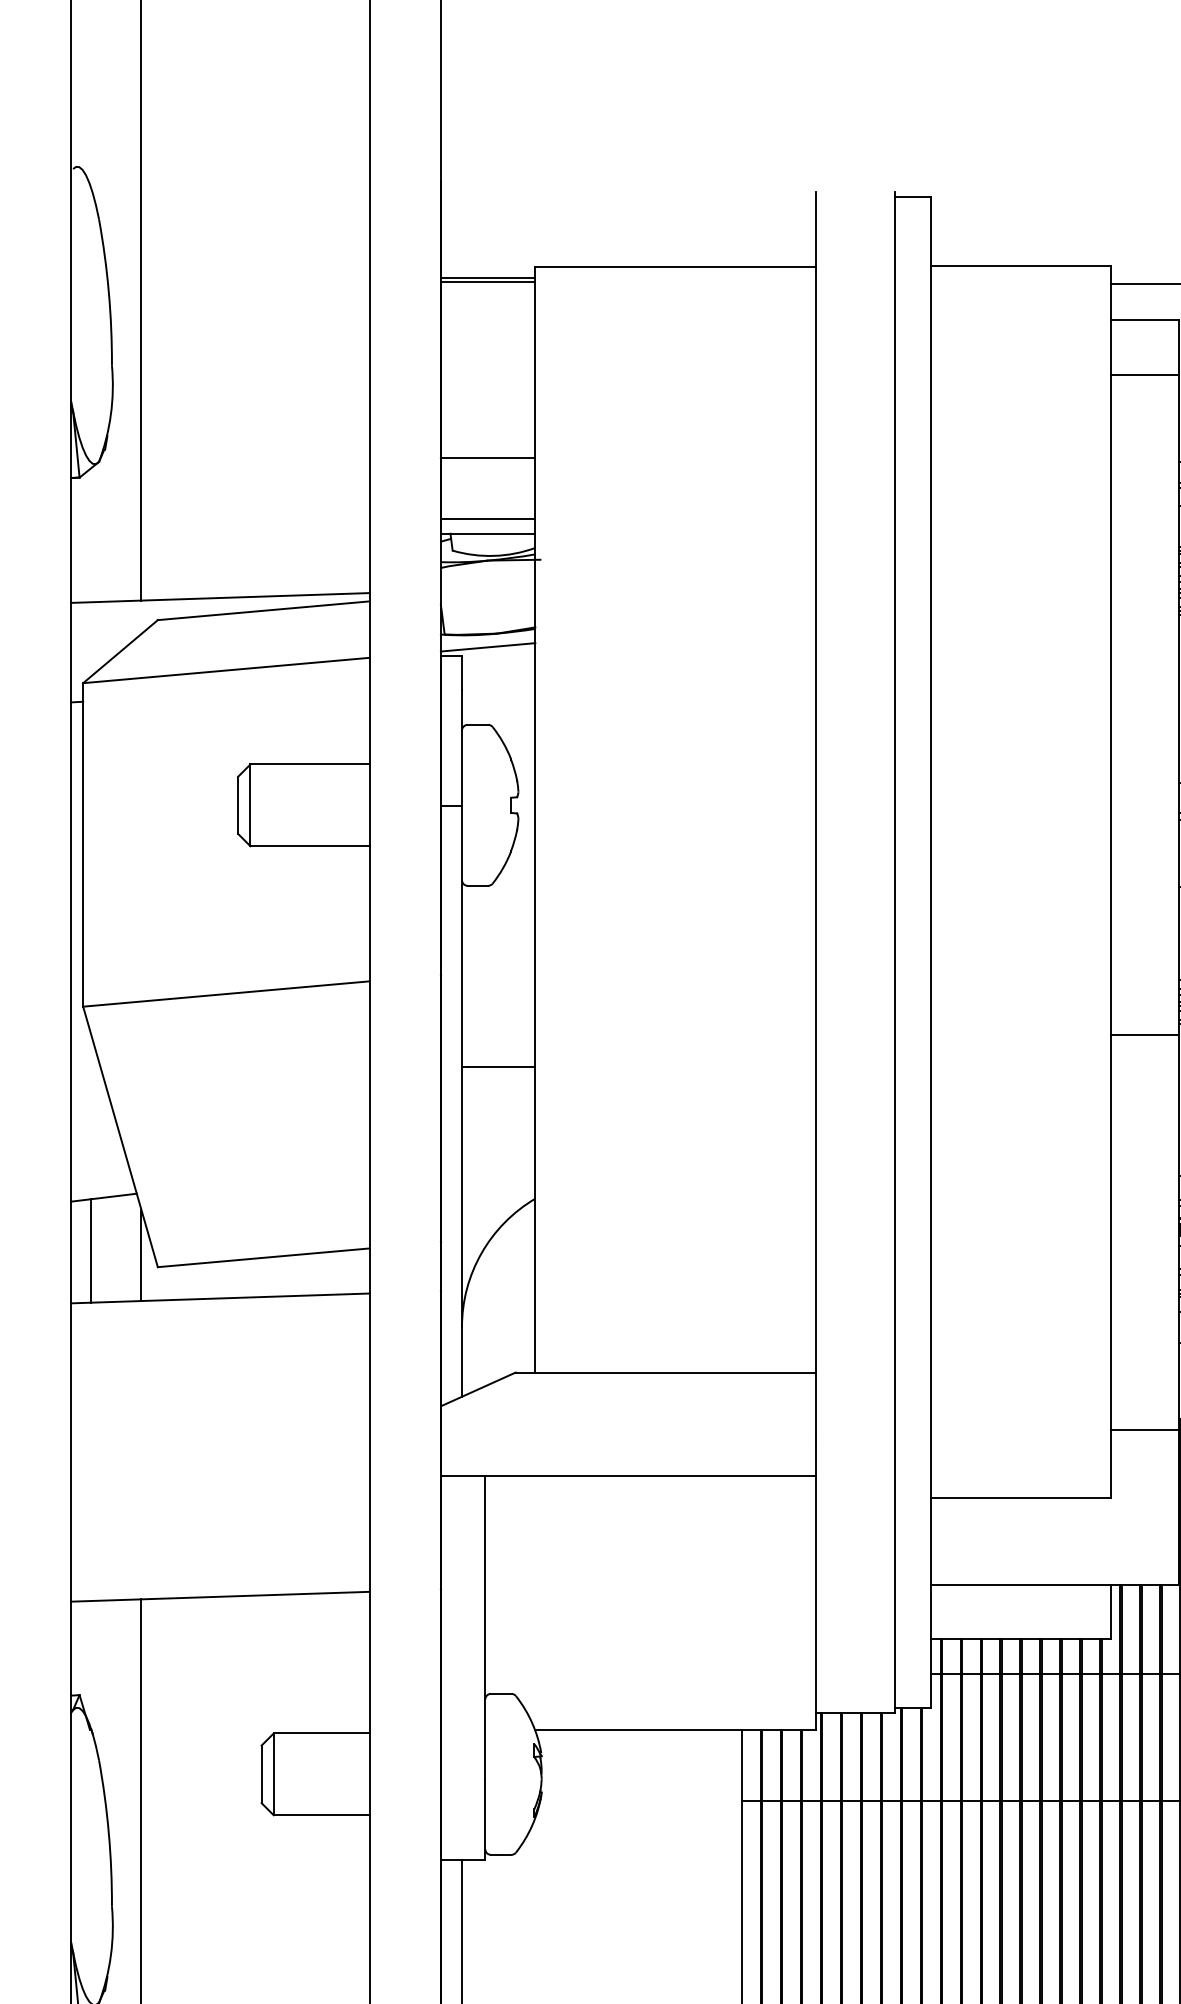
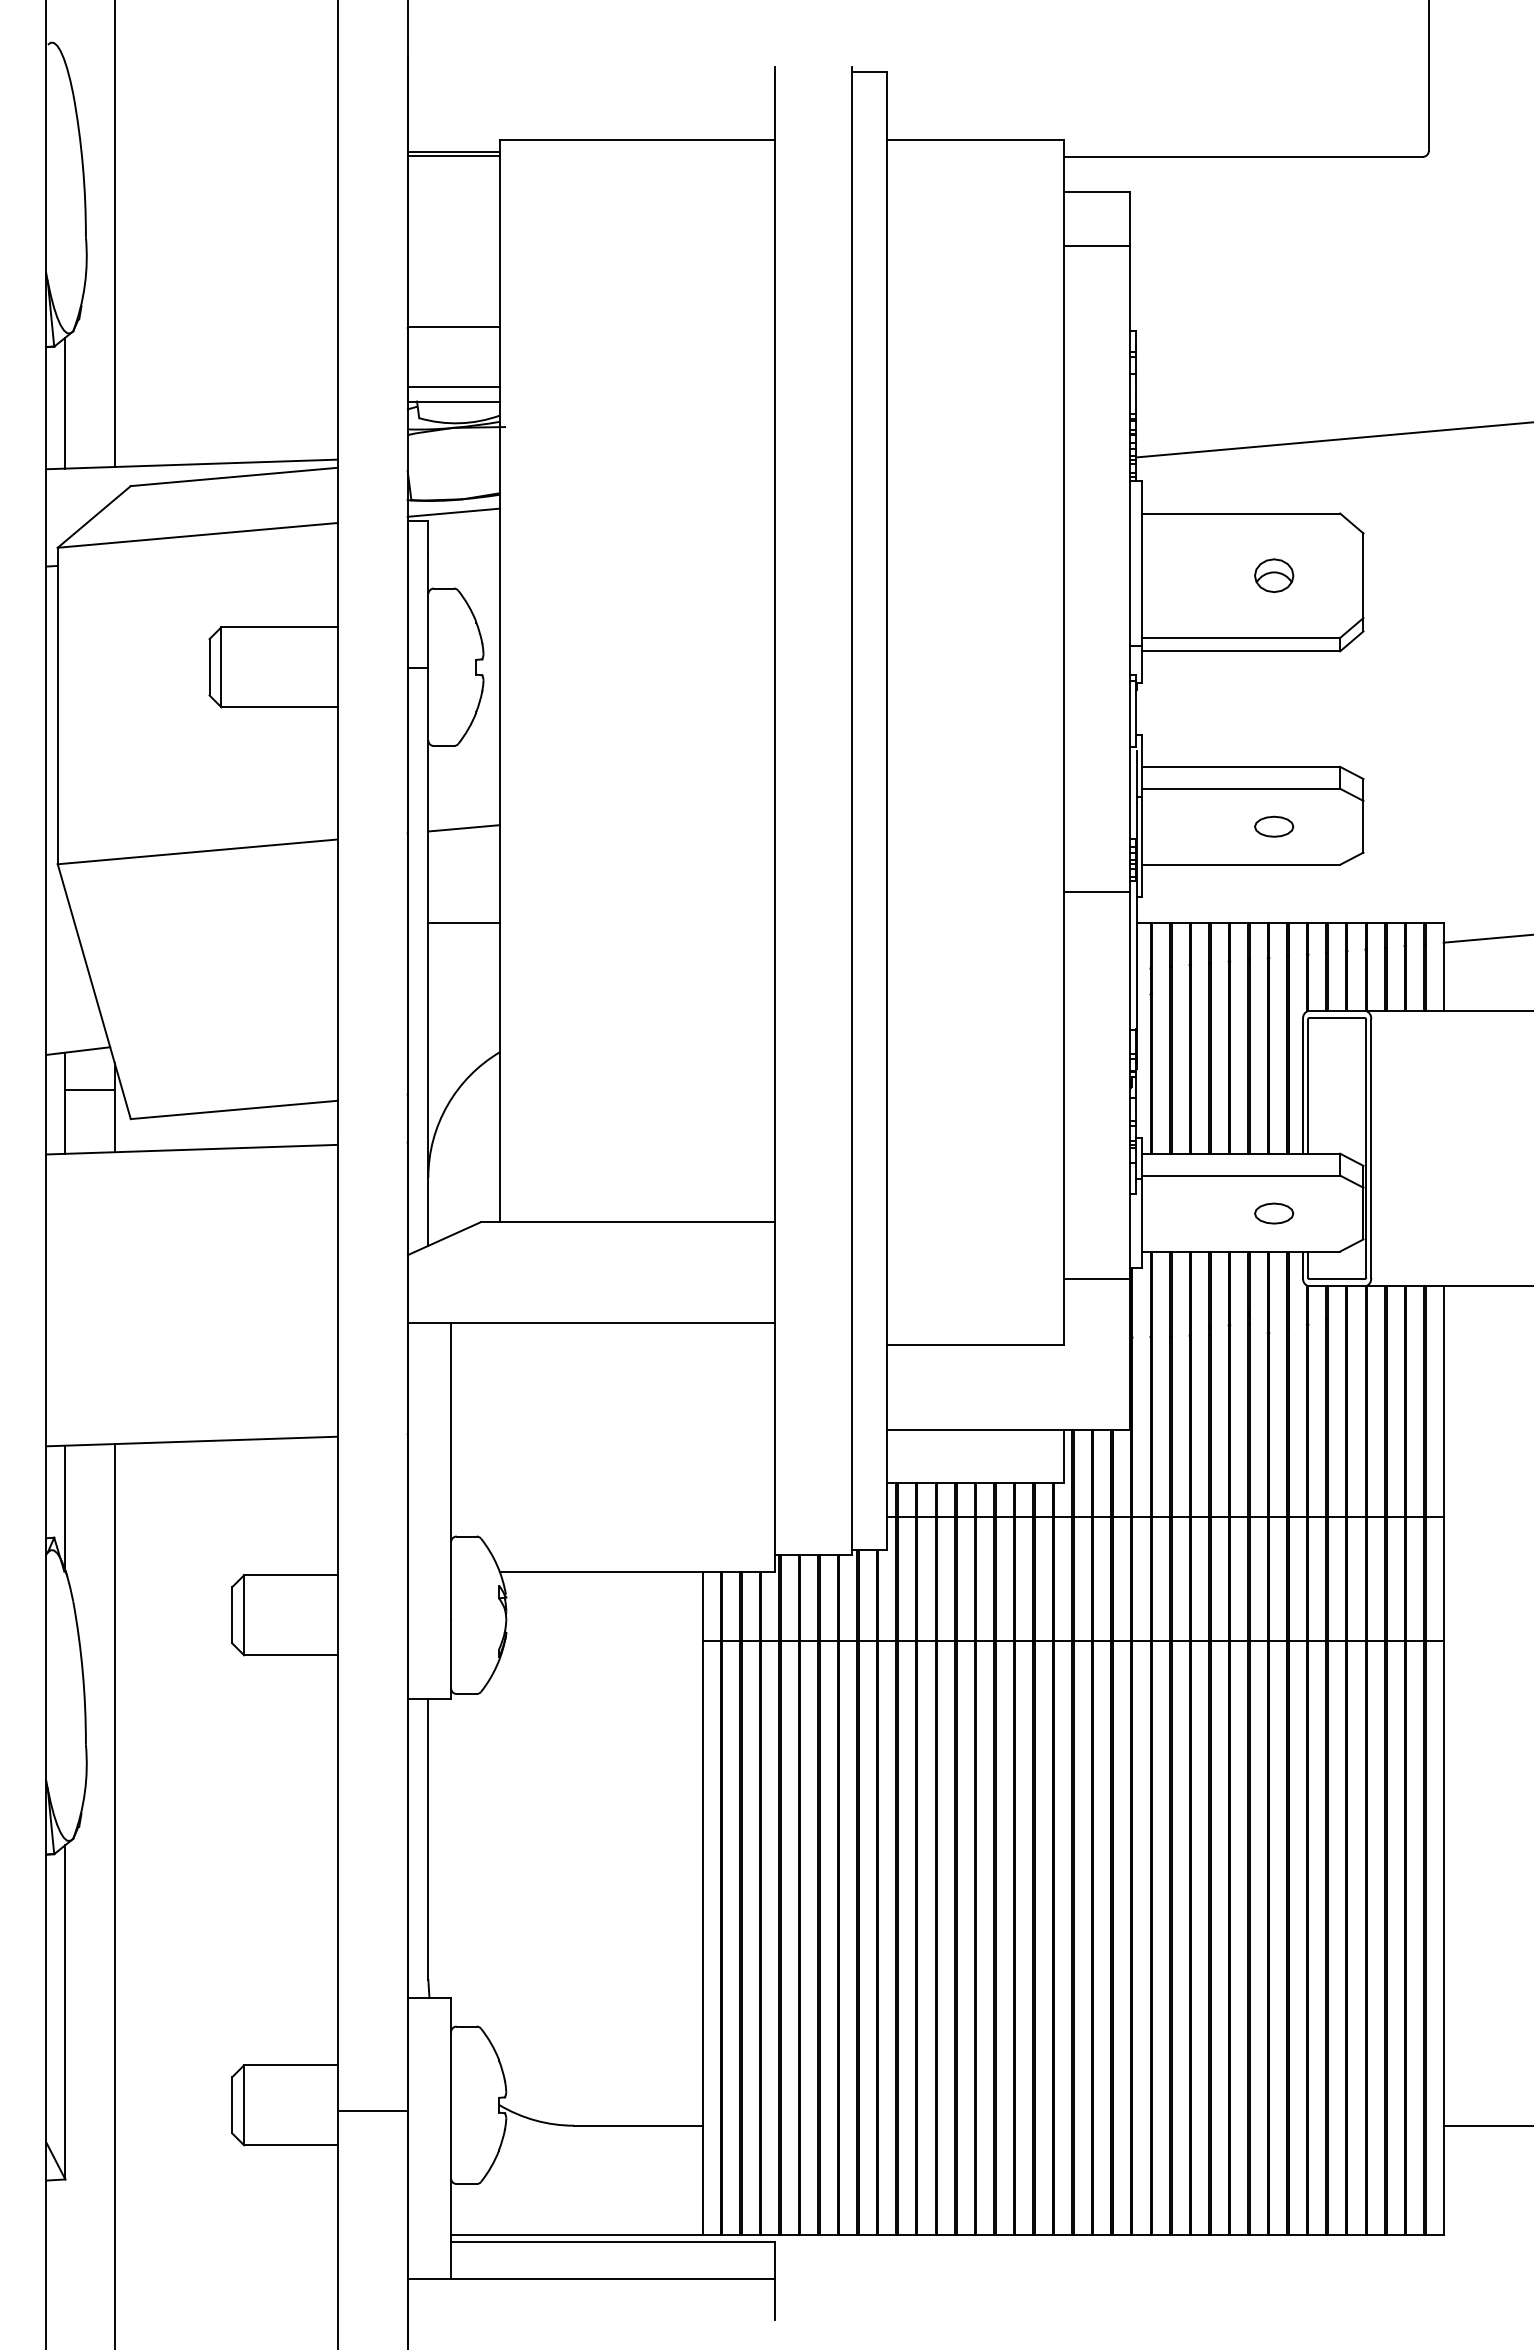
line: (91, 534) -> (65, 402), added
line: (498, 970) -> (464, 828), added
line: (115, 1236) -> (89, 1089), added
line: (91, 1663) -> (65, 1506), added

